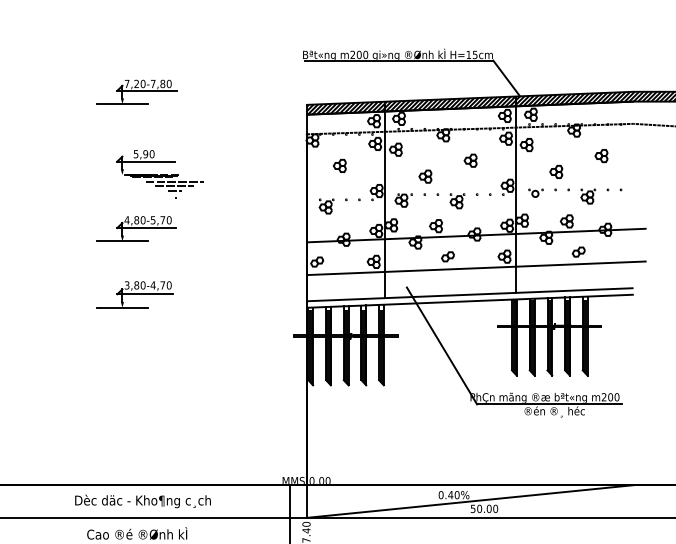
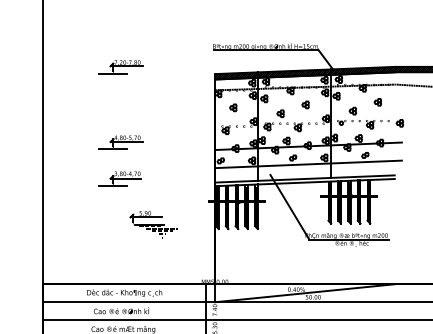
part: (158, 174) -> (153, 224), moved
part: (640, 194) -> (399, 123), added

